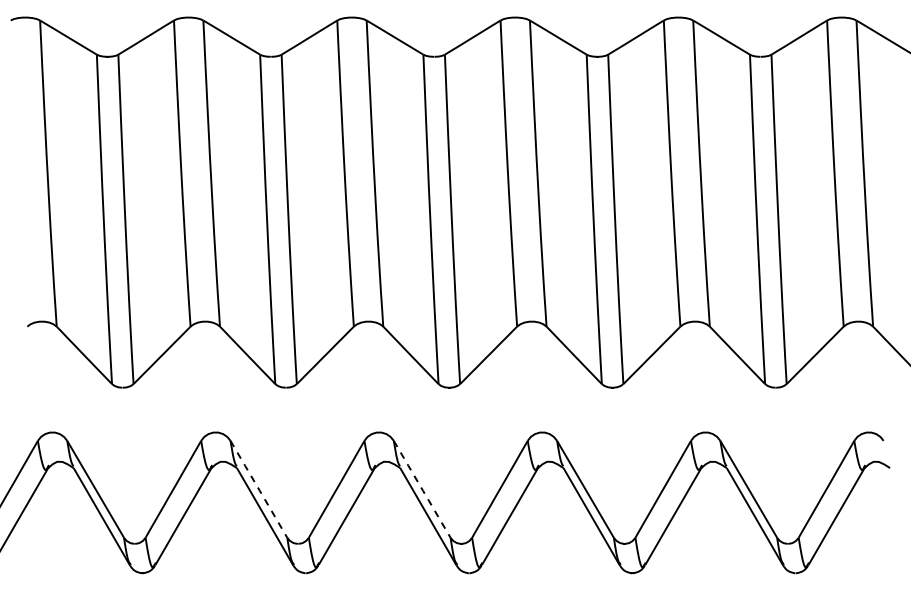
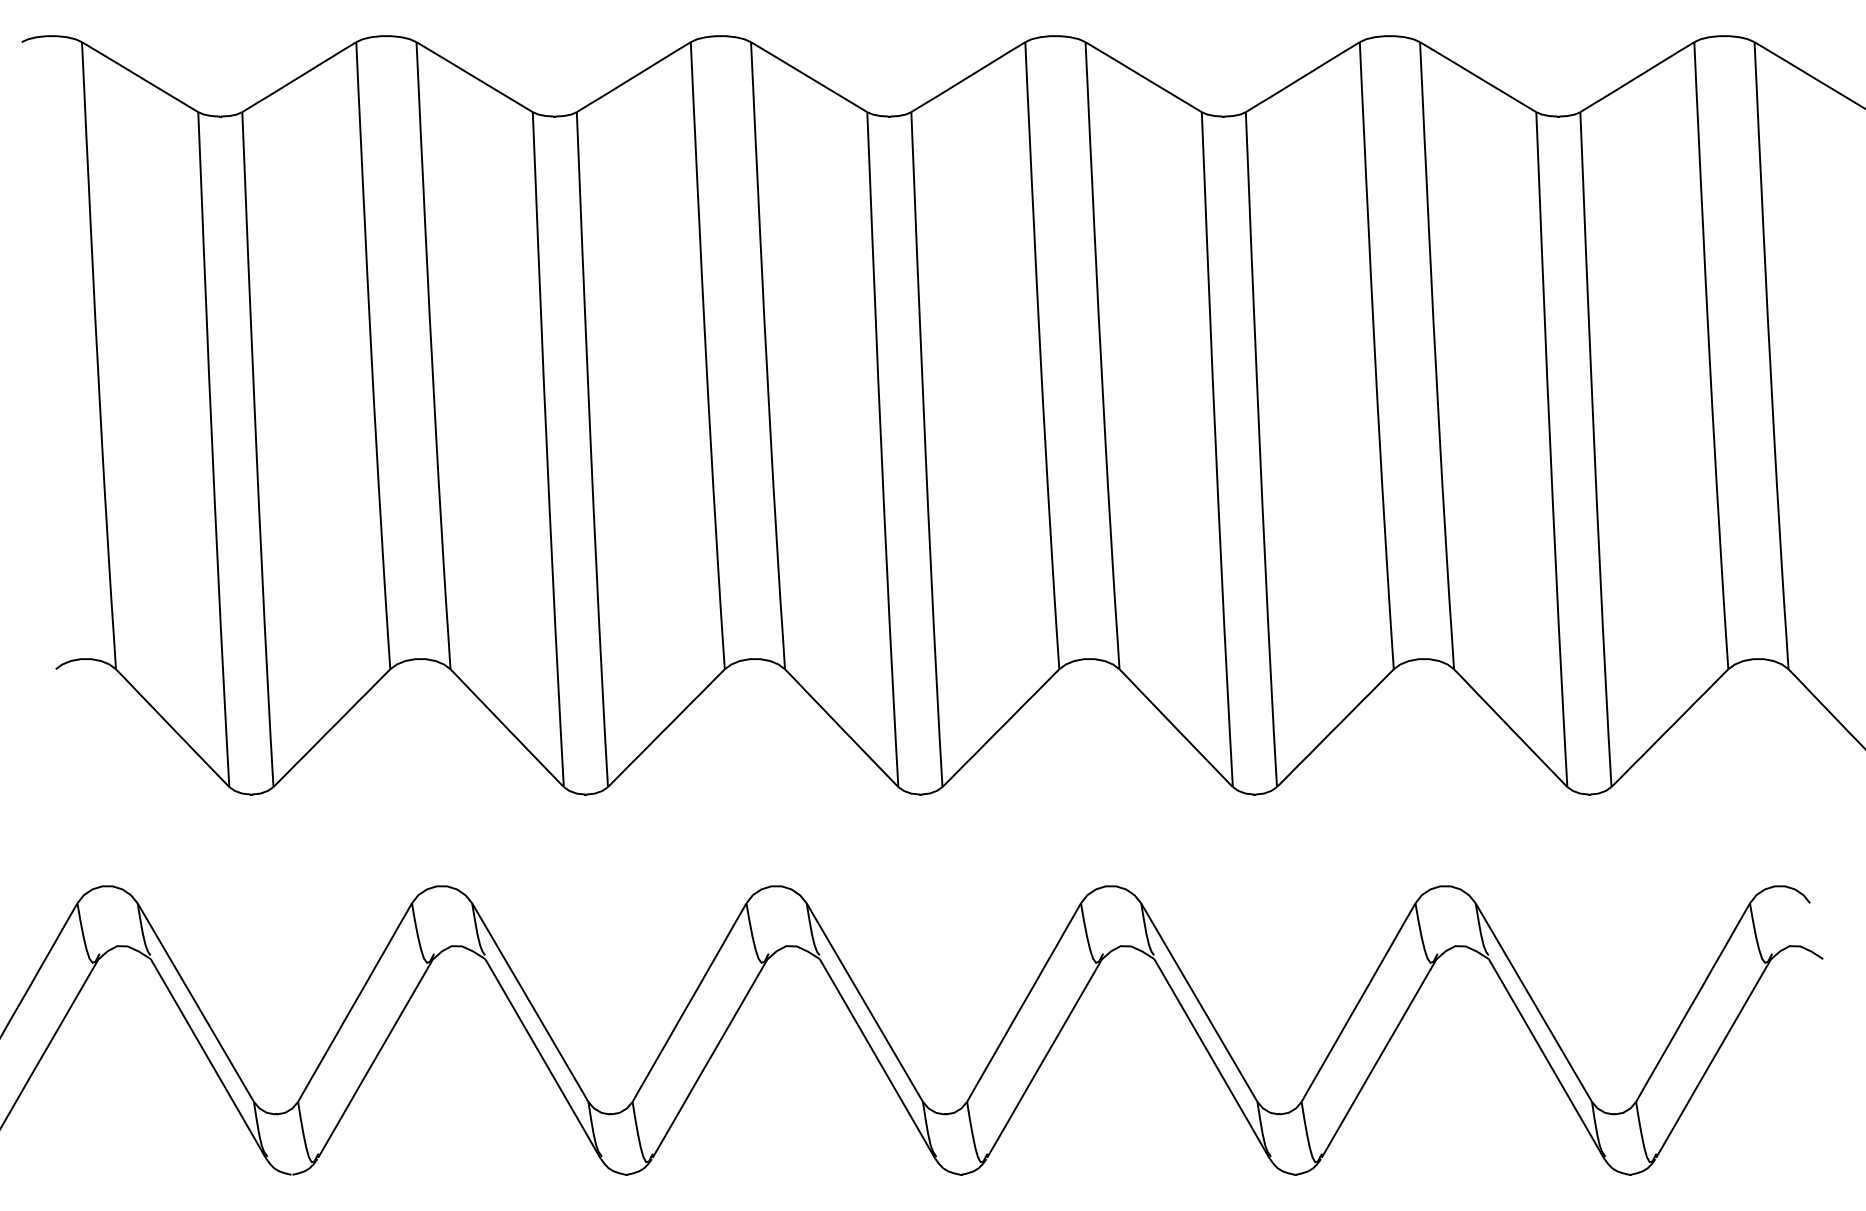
line: (259, 489) -> (531, 1002), dashed -> solid
line: (422, 489) -> (865, 1002), dashed -> solid

